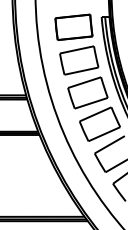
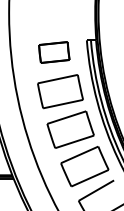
part: (73, 26) -> (53, 51), size x0.7

